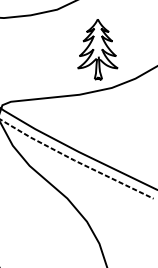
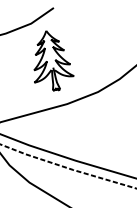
part: (97, 49) -> (50, 60), moved

